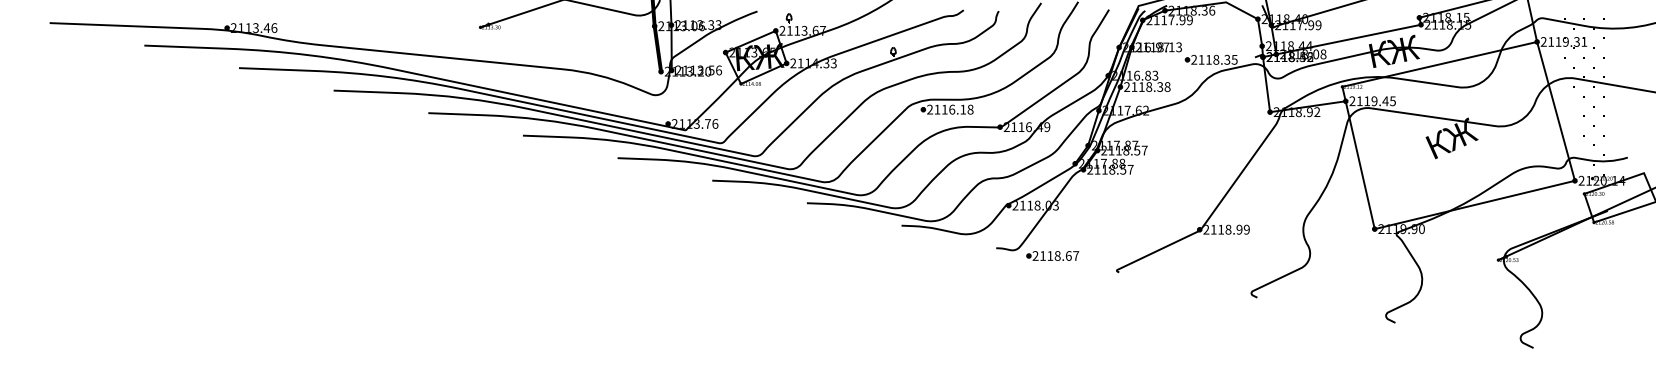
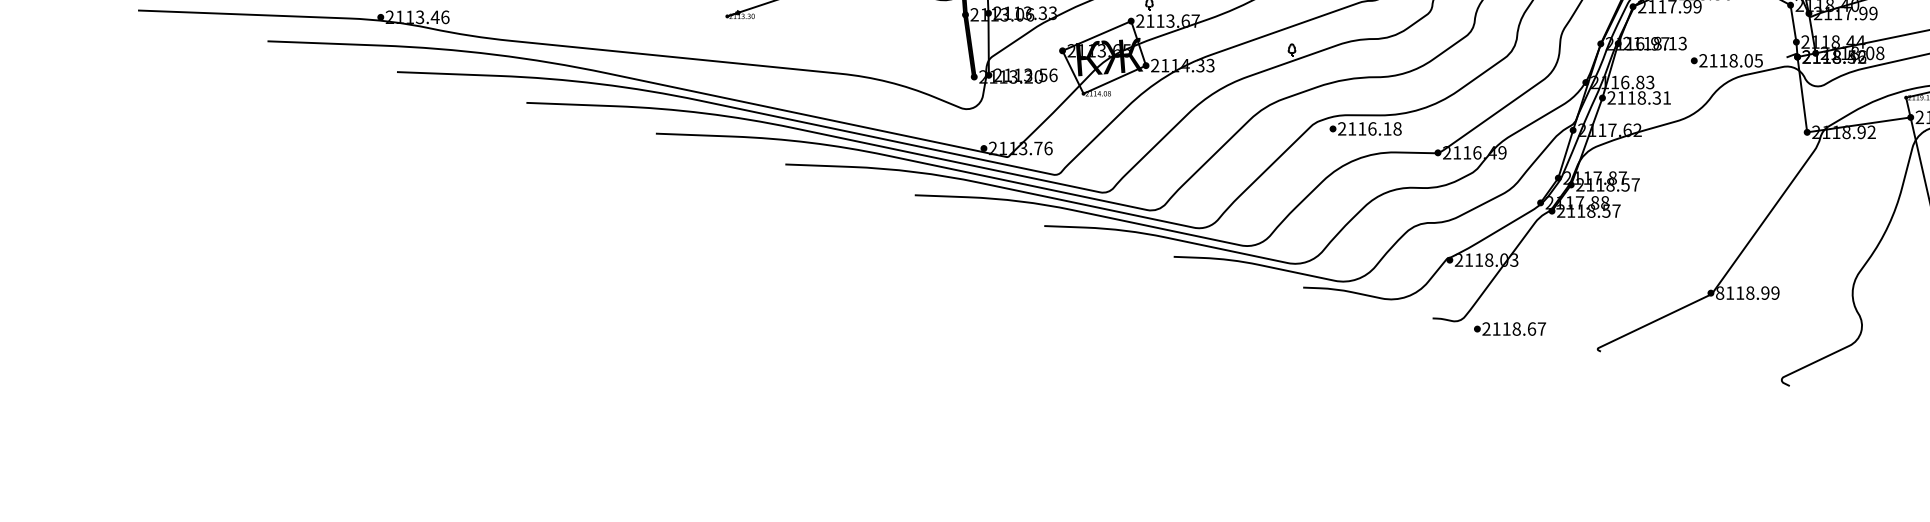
text: (1227, 59) -> (1748, 60), 2118.35 -> 2118.05
text: (1167, 86) -> (1666, 97), 2118.38 -> 2118.31
text: (1206, 229) -> (1720, 292), 2118.99 -> 8118.99

